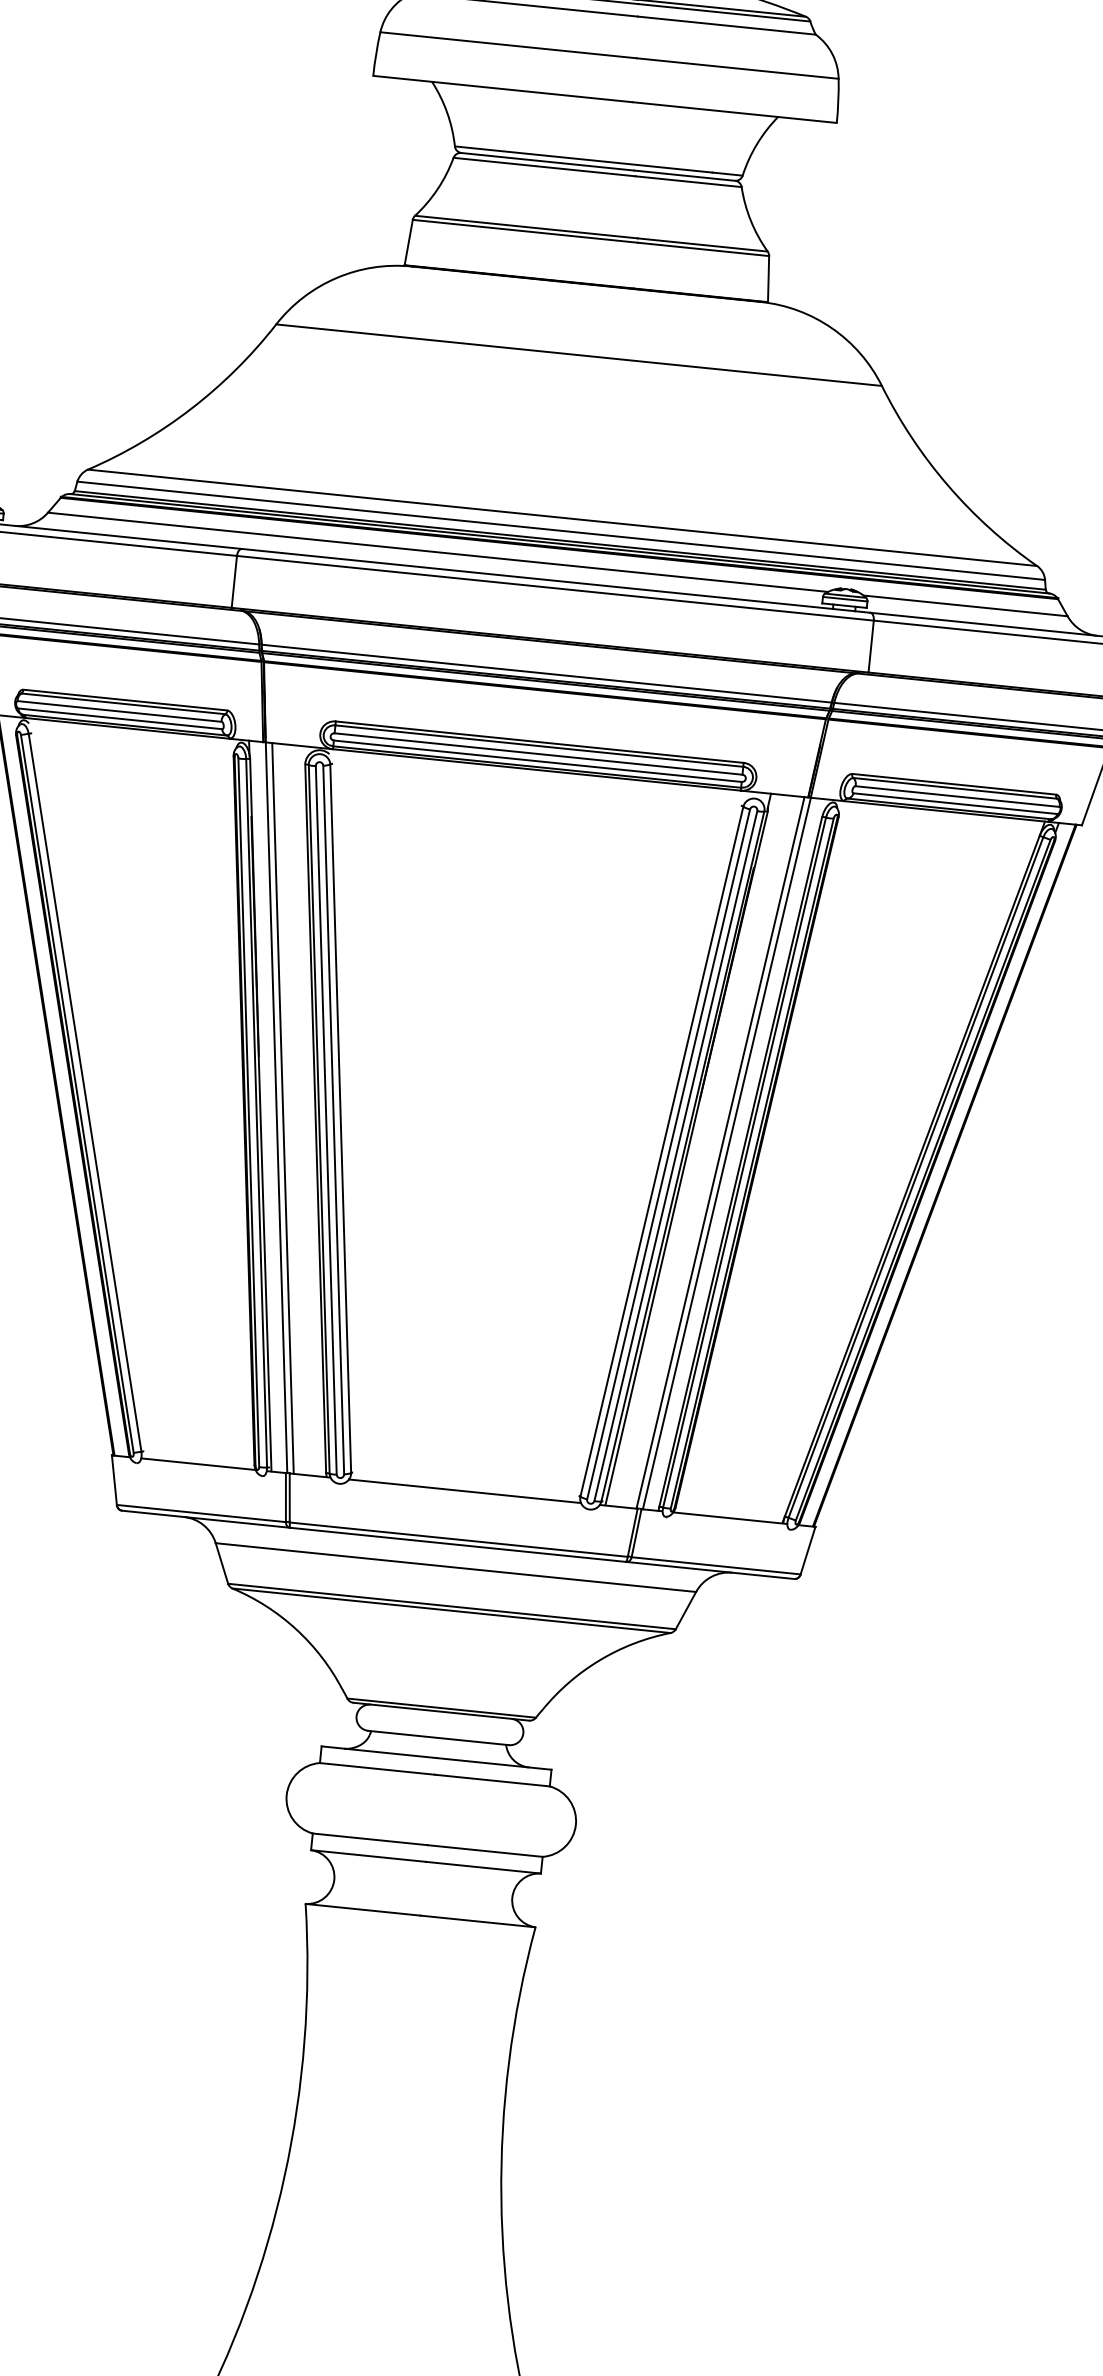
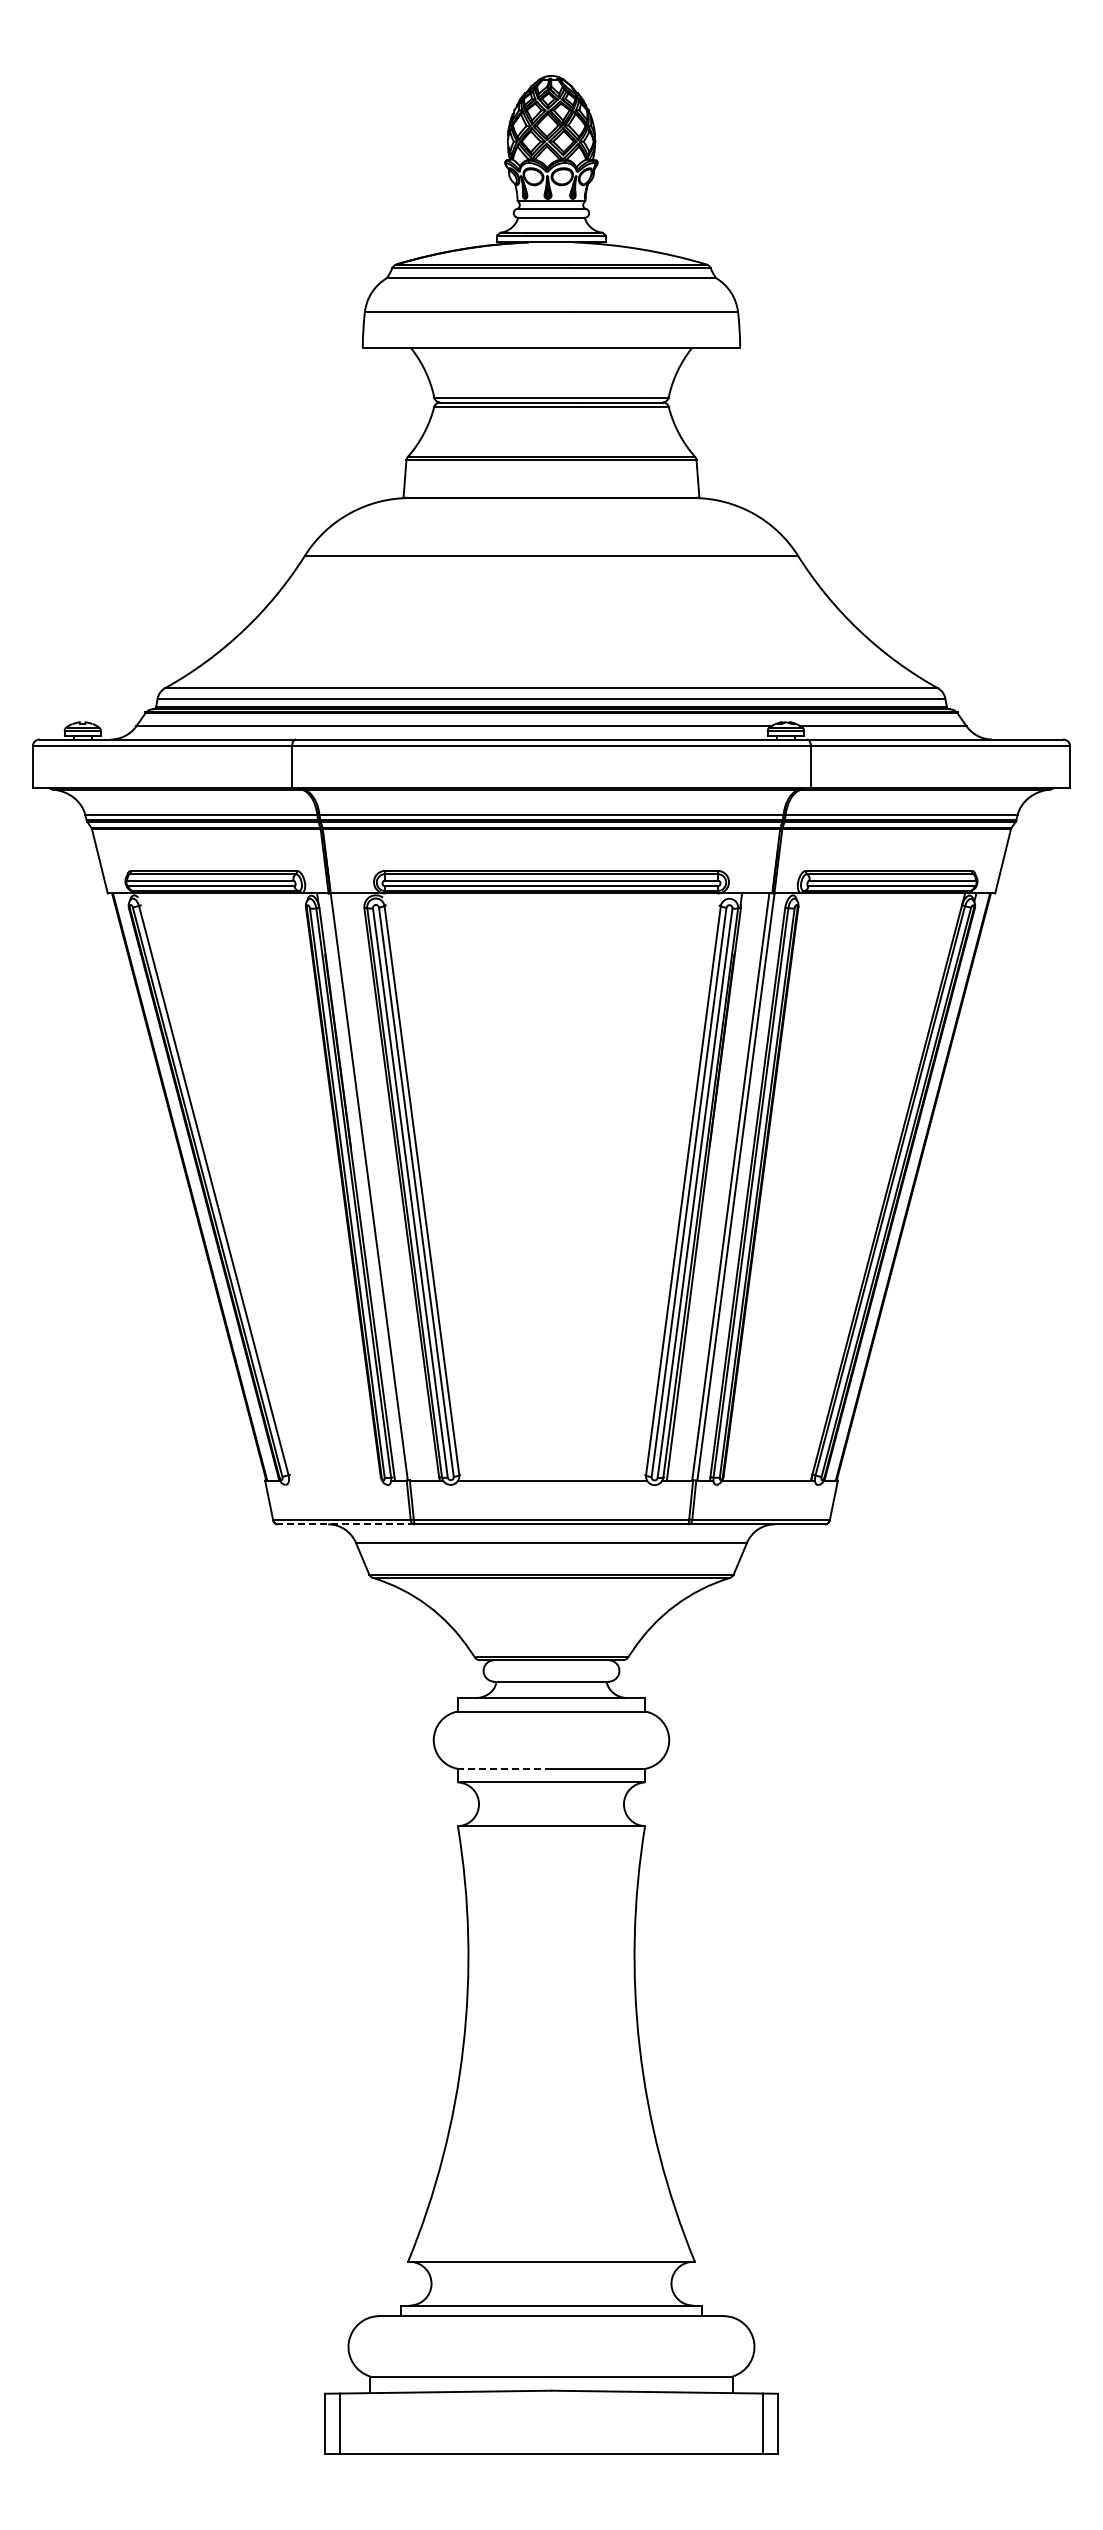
line: (282, 1107) -> (374, 1186), removed
line: (198, 1464) -> (335, 1480), removed
line: (205, 1519) -> (345, 1524), solid -> dashed
line: (370, 1838) -> (504, 1768), solid -> dashed

